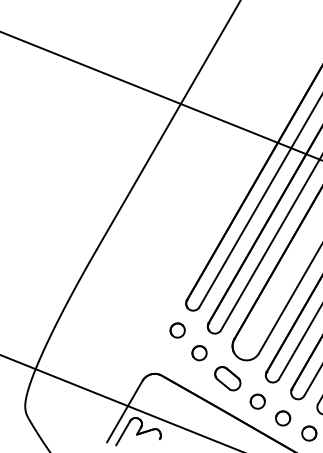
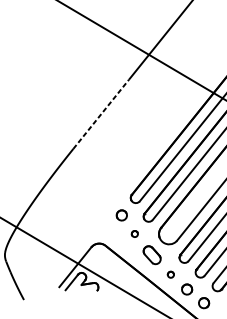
line: (127, 195) -> (101, 113), solid -> dashed
part: (199, 353) -> (134, 234), size x0.6
part: (257, 401) -> (170, 274), size x0.6

